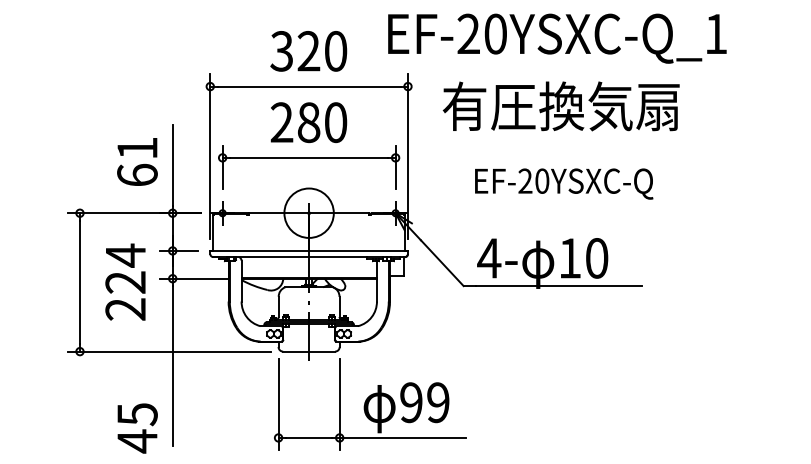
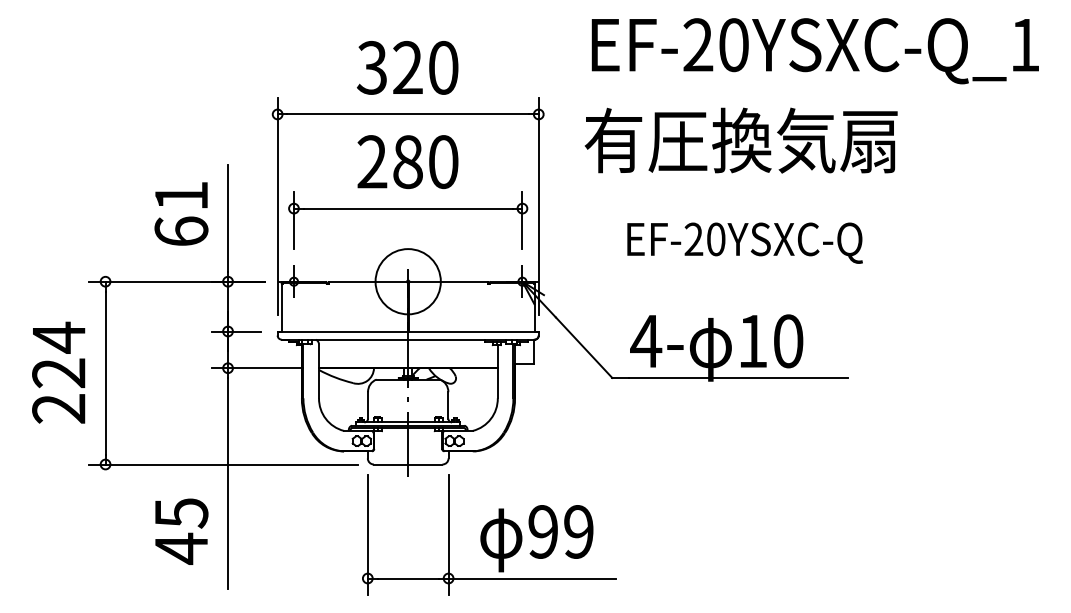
text: (557, 38) -> (815, 50), moved
text: (125, 281) -> (58, 371), moved
text: (137, 428) -> (181, 531), moved

